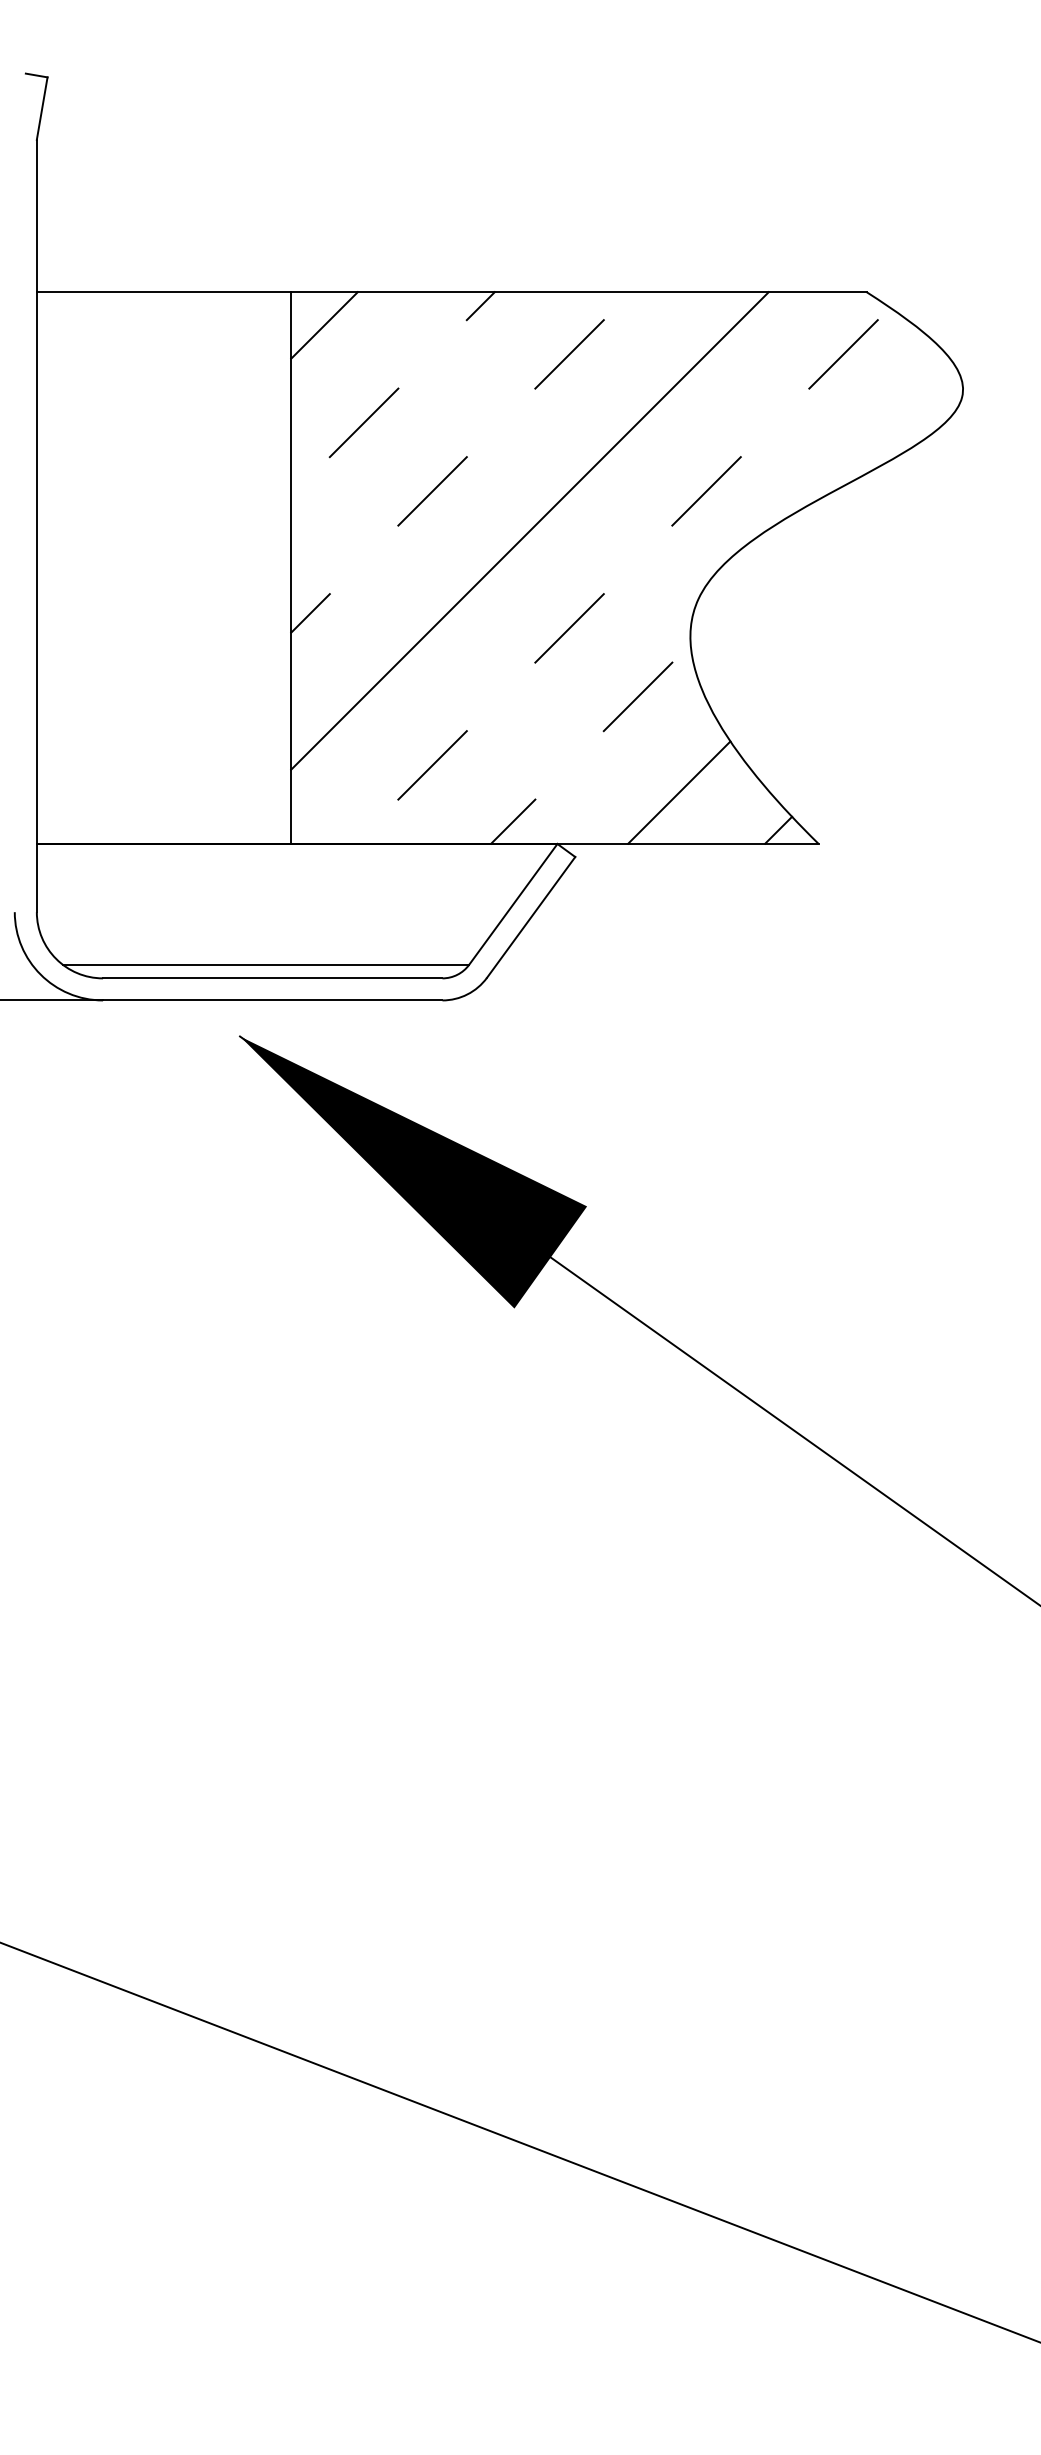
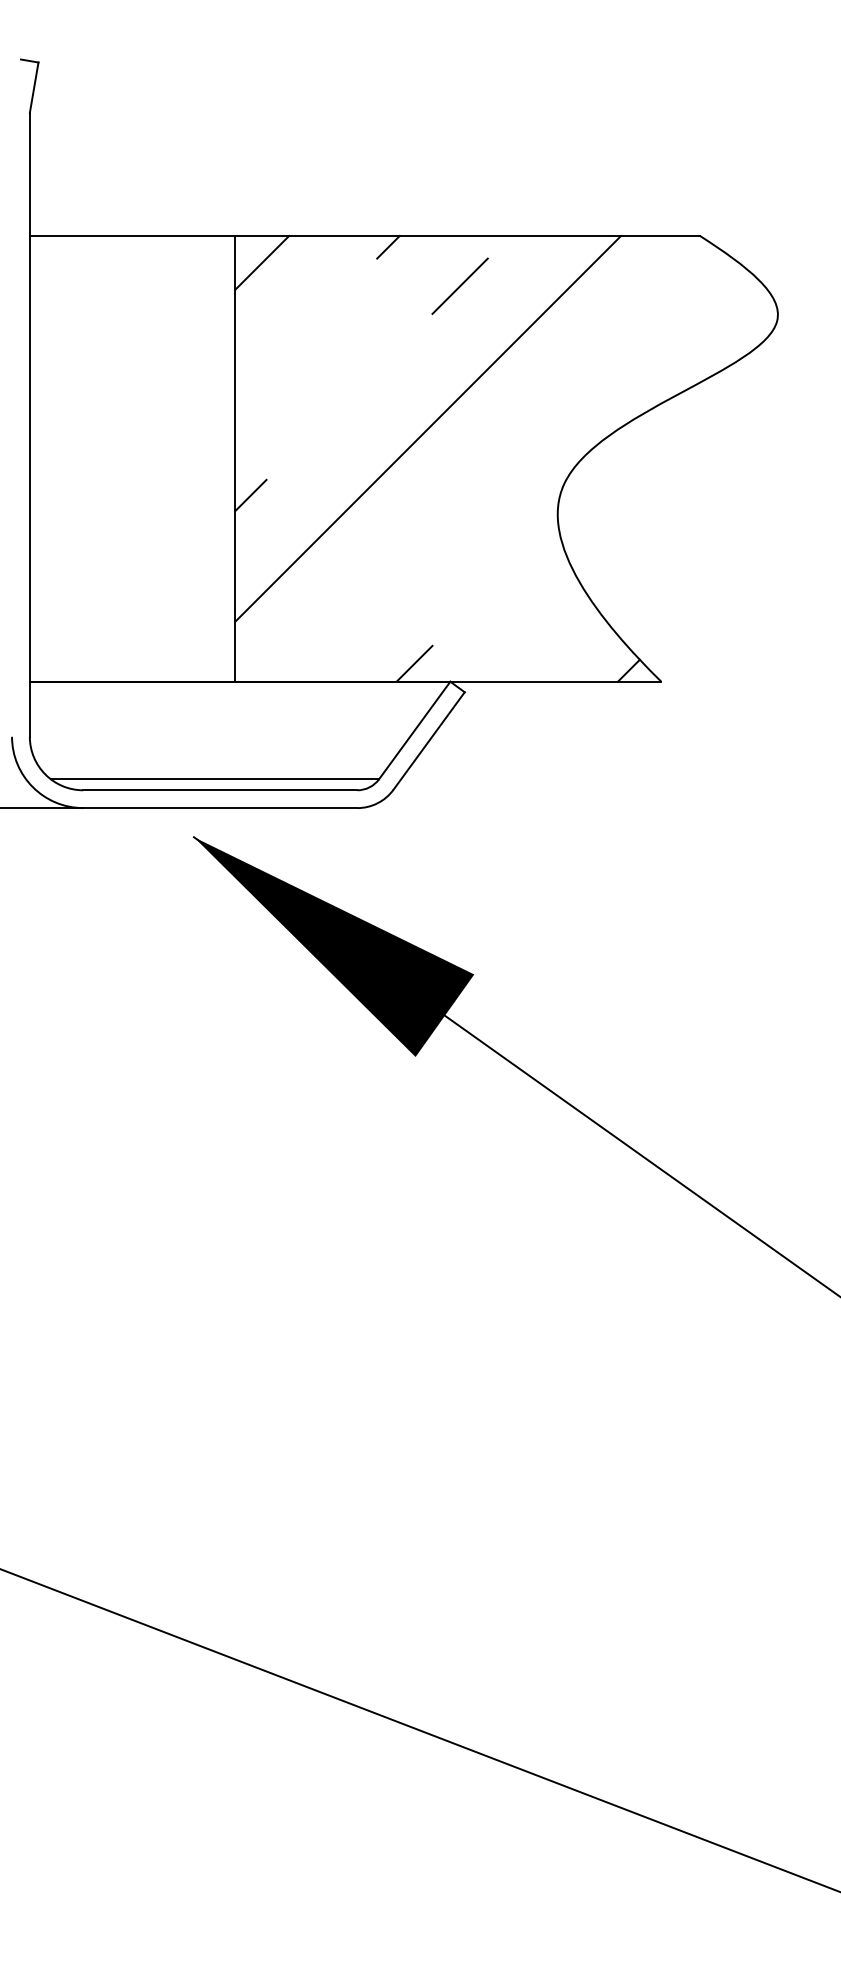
line: (843, 354) -> (681, 286), removed
line: (363, 422) -> (293, 341), removed
line: (432, 491) -> (349, 397), removed
line: (706, 491) -> (570, 397), removed
line: (569, 628) -> (460, 507), removed
line: (637, 696) -> (515, 562), removed
line: (432, 765) -> (349, 618), removed
line: (679, 792) -> (548, 640), removed

